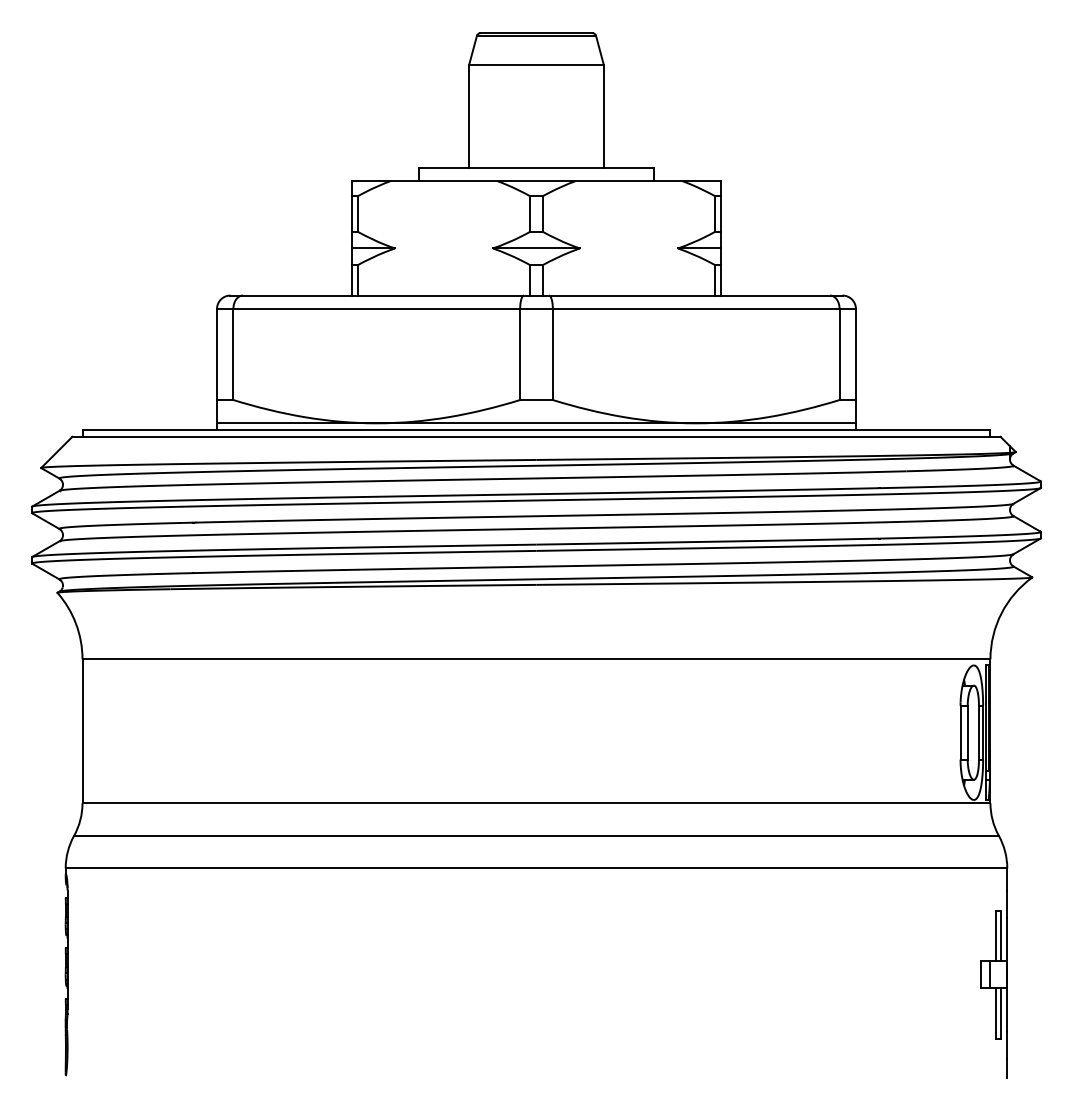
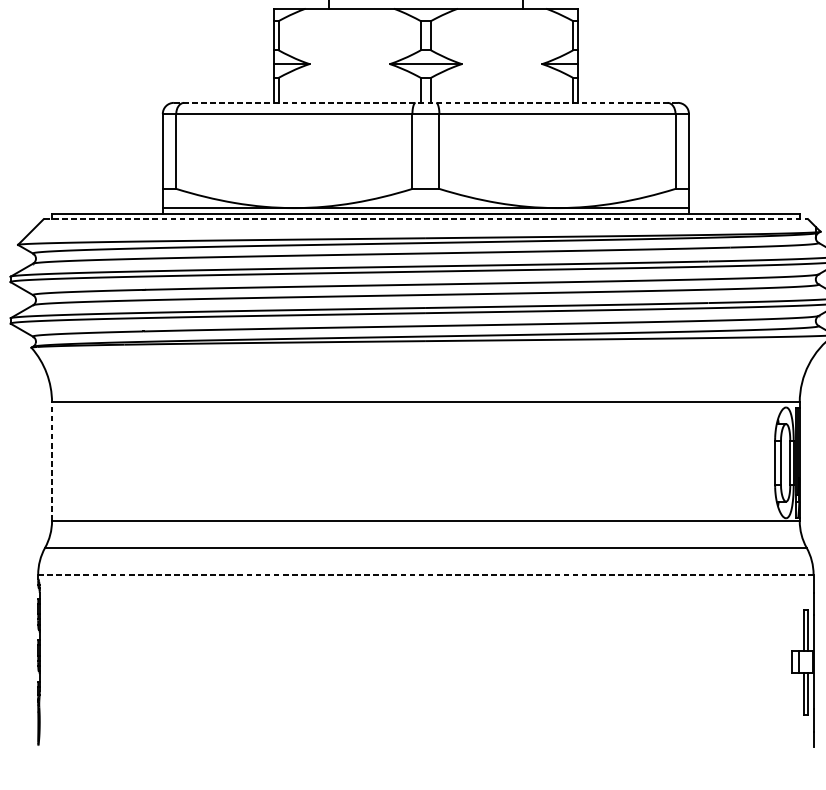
line: (536, 295) -> (425, 102), solid -> dashed
line: (537, 436) -> (426, 218), solid -> dashed
line: (82, 731) -> (52, 461), solid -> dashed
line: (536, 868) -> (425, 574), solid -> dashed

